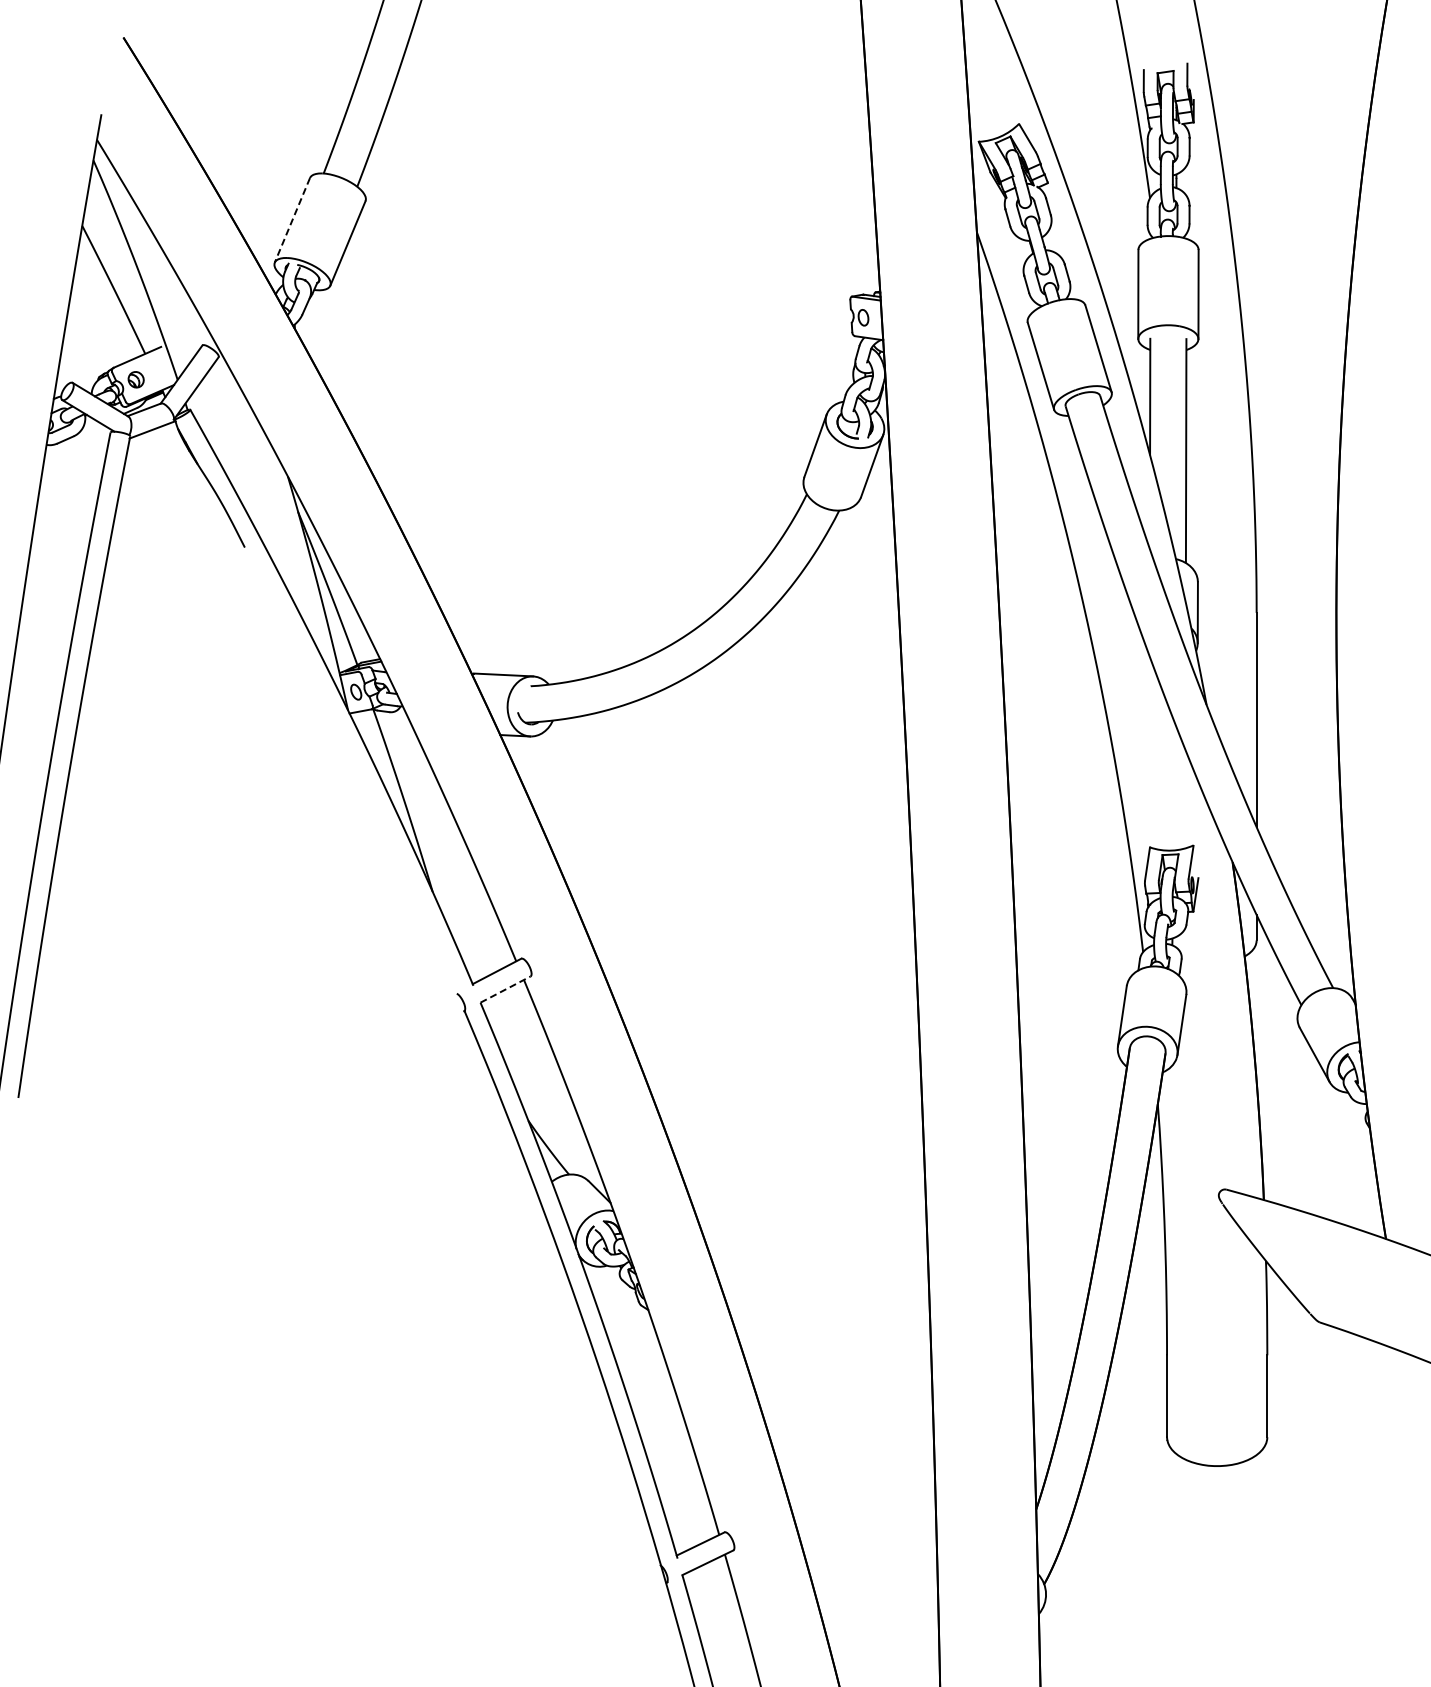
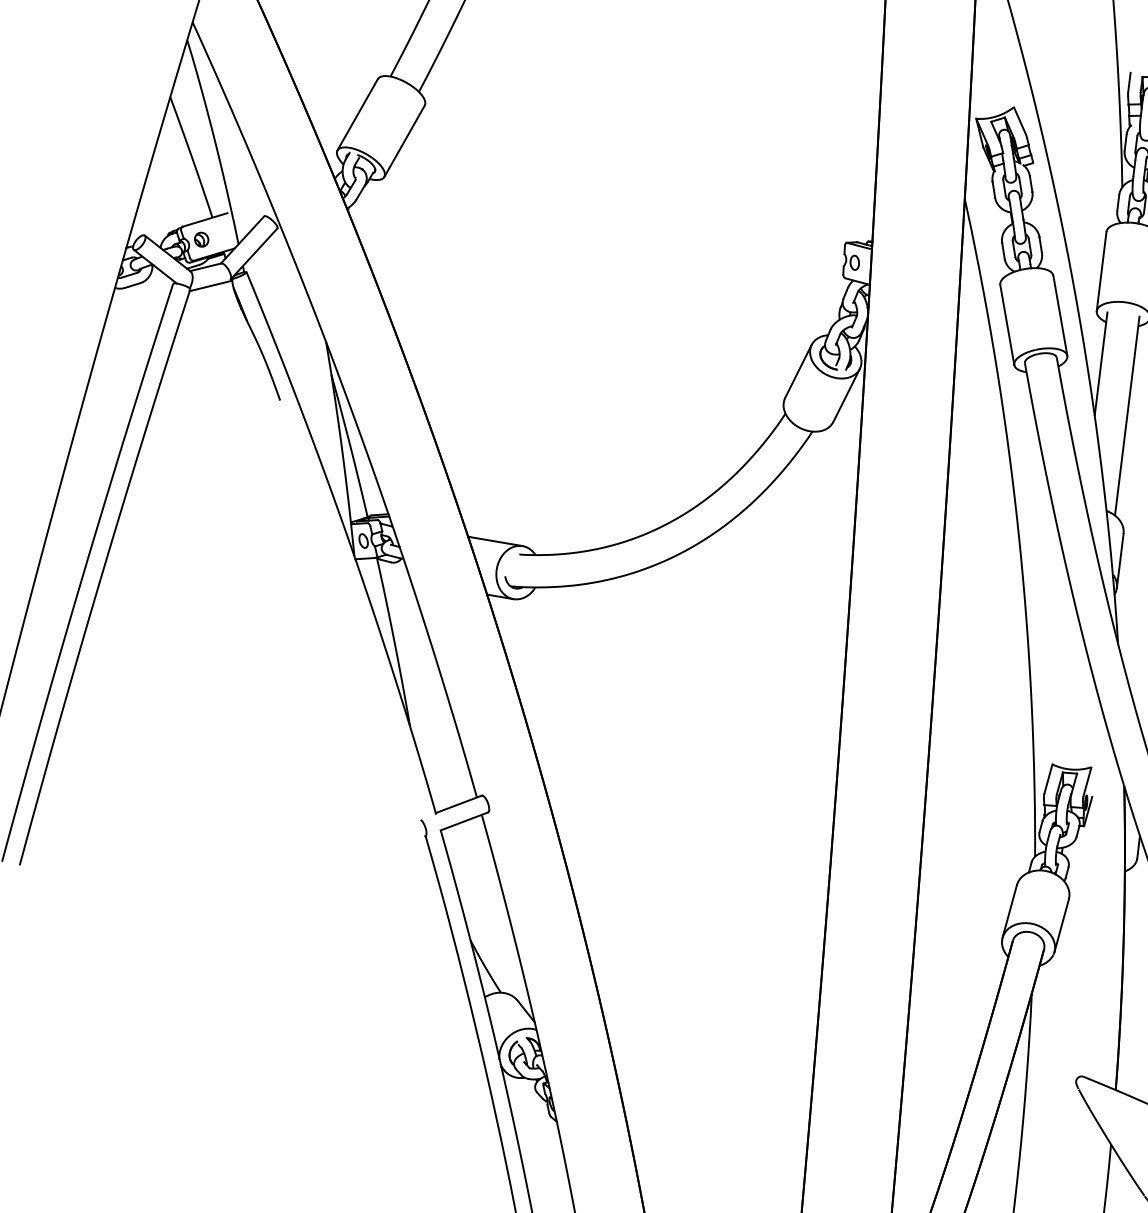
line: (292, 220) -> (357, 114), dashed -> solid
line: (506, 989) -> (465, 821), dashed -> solid

